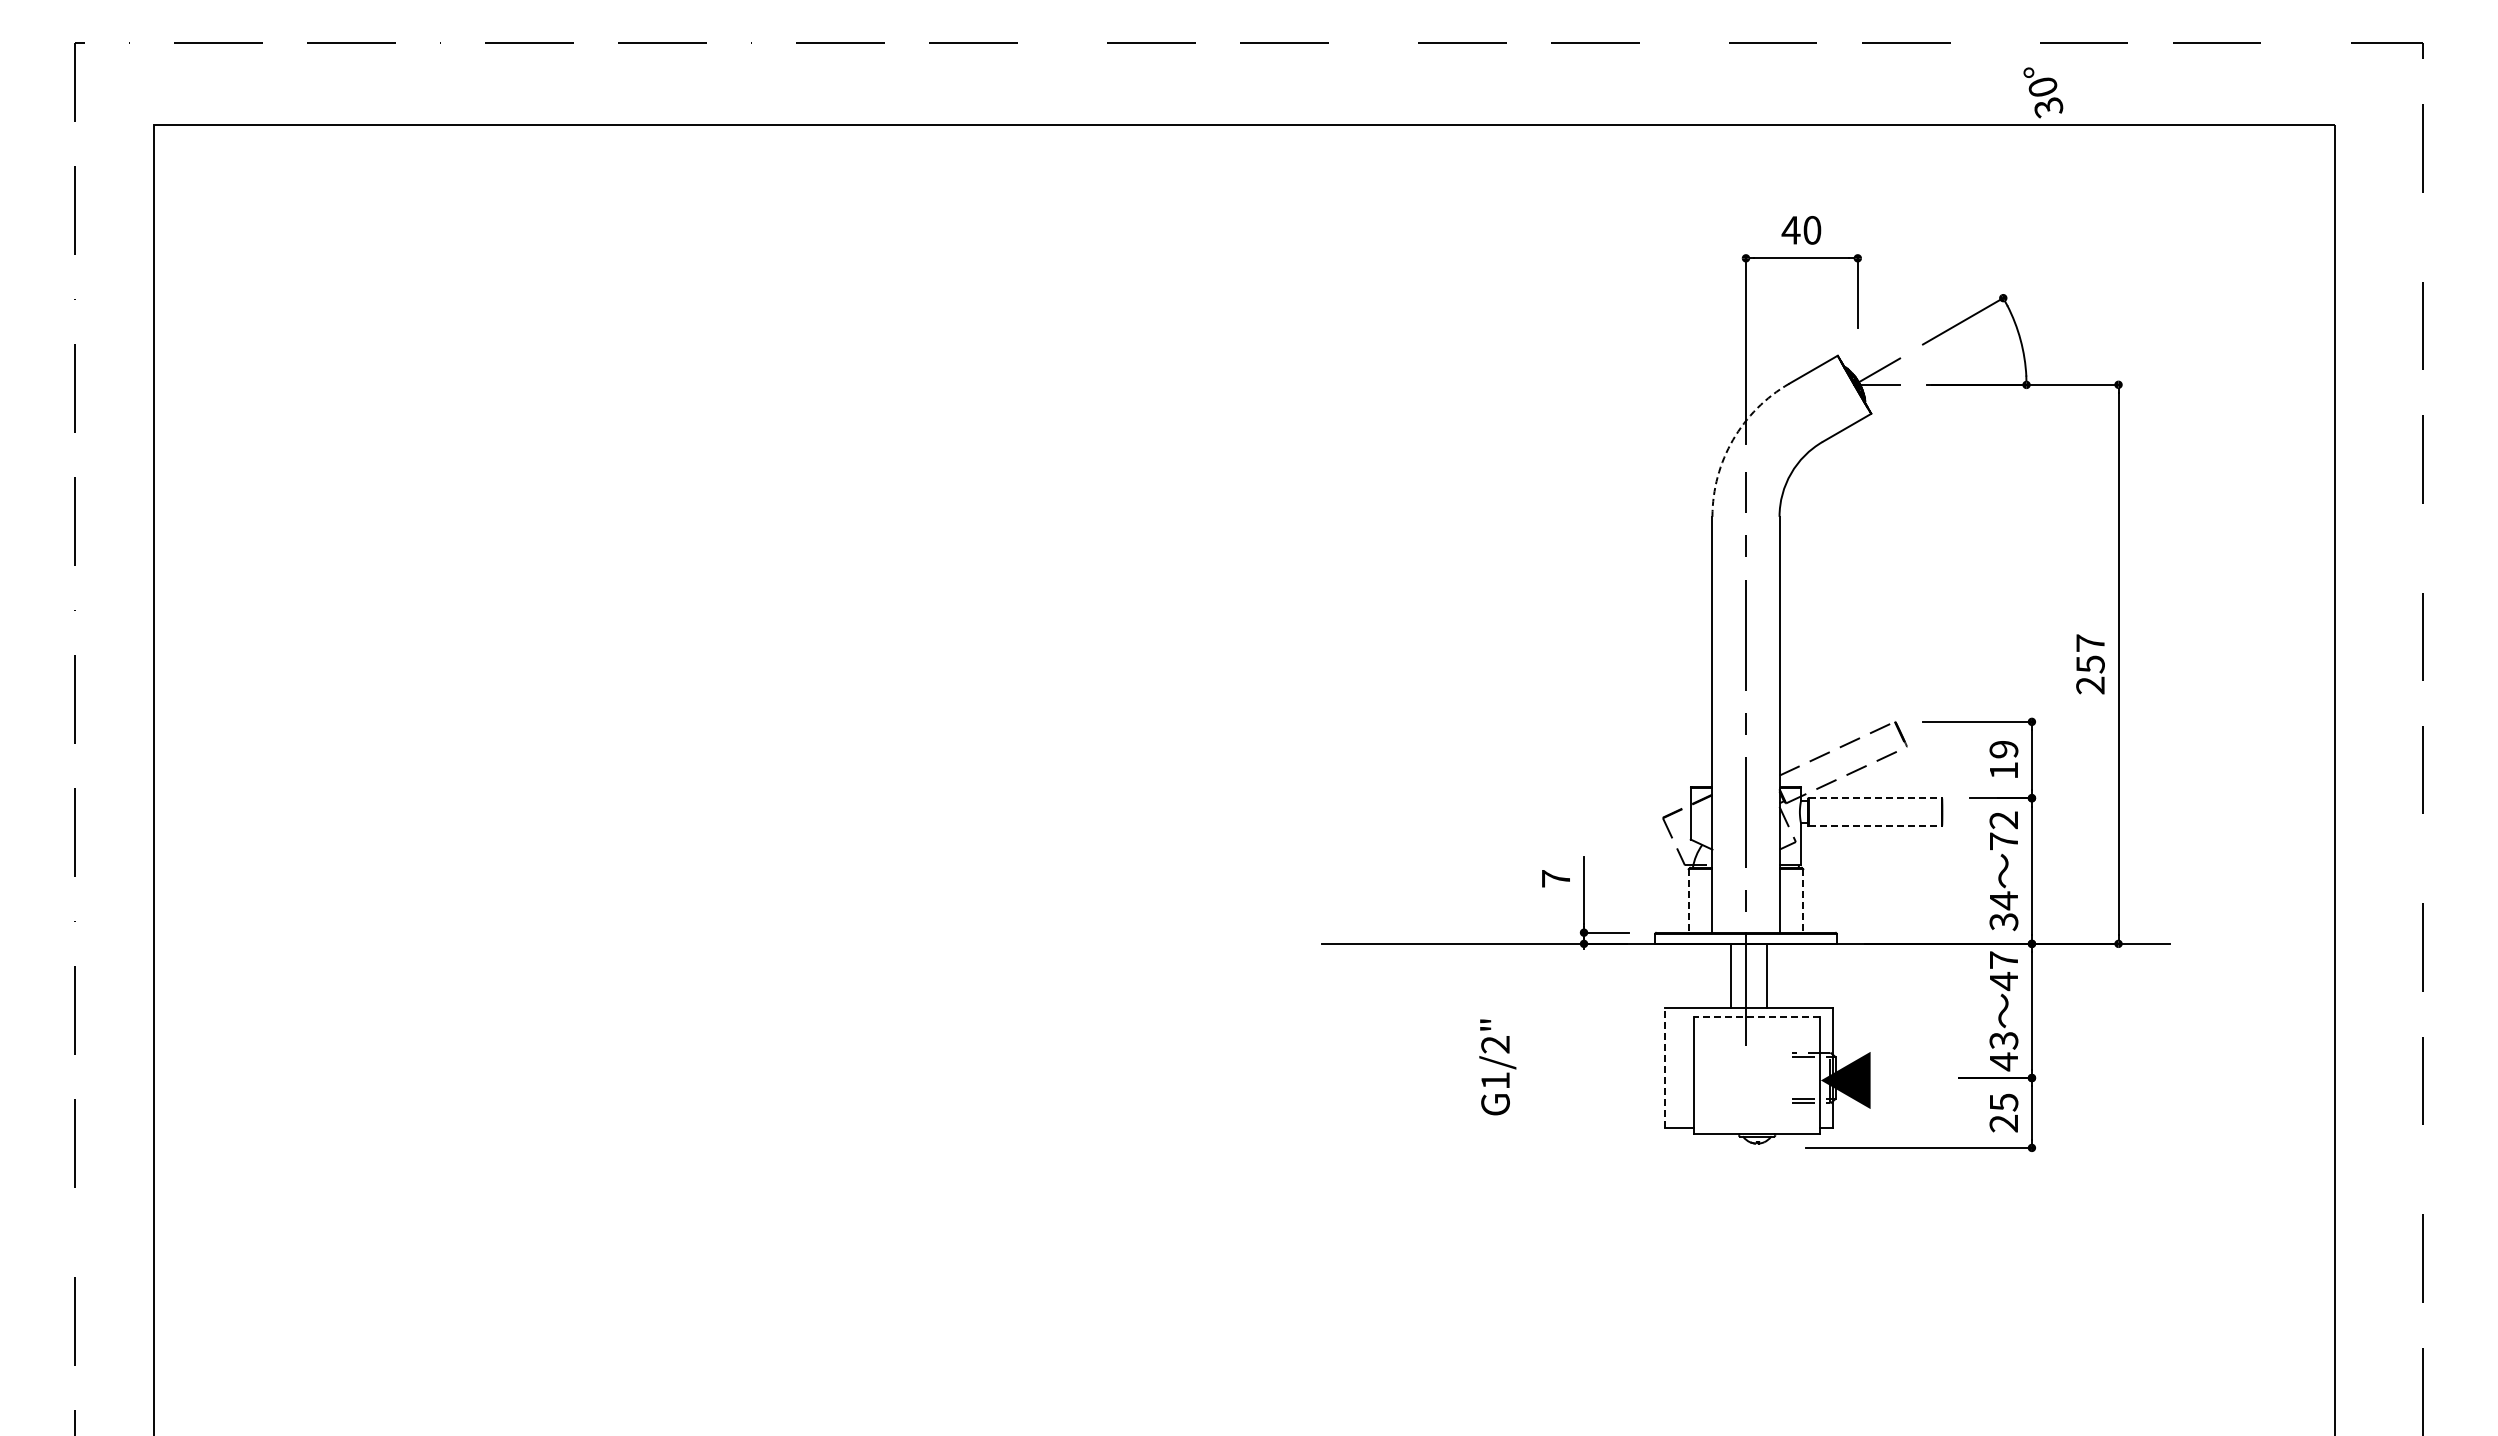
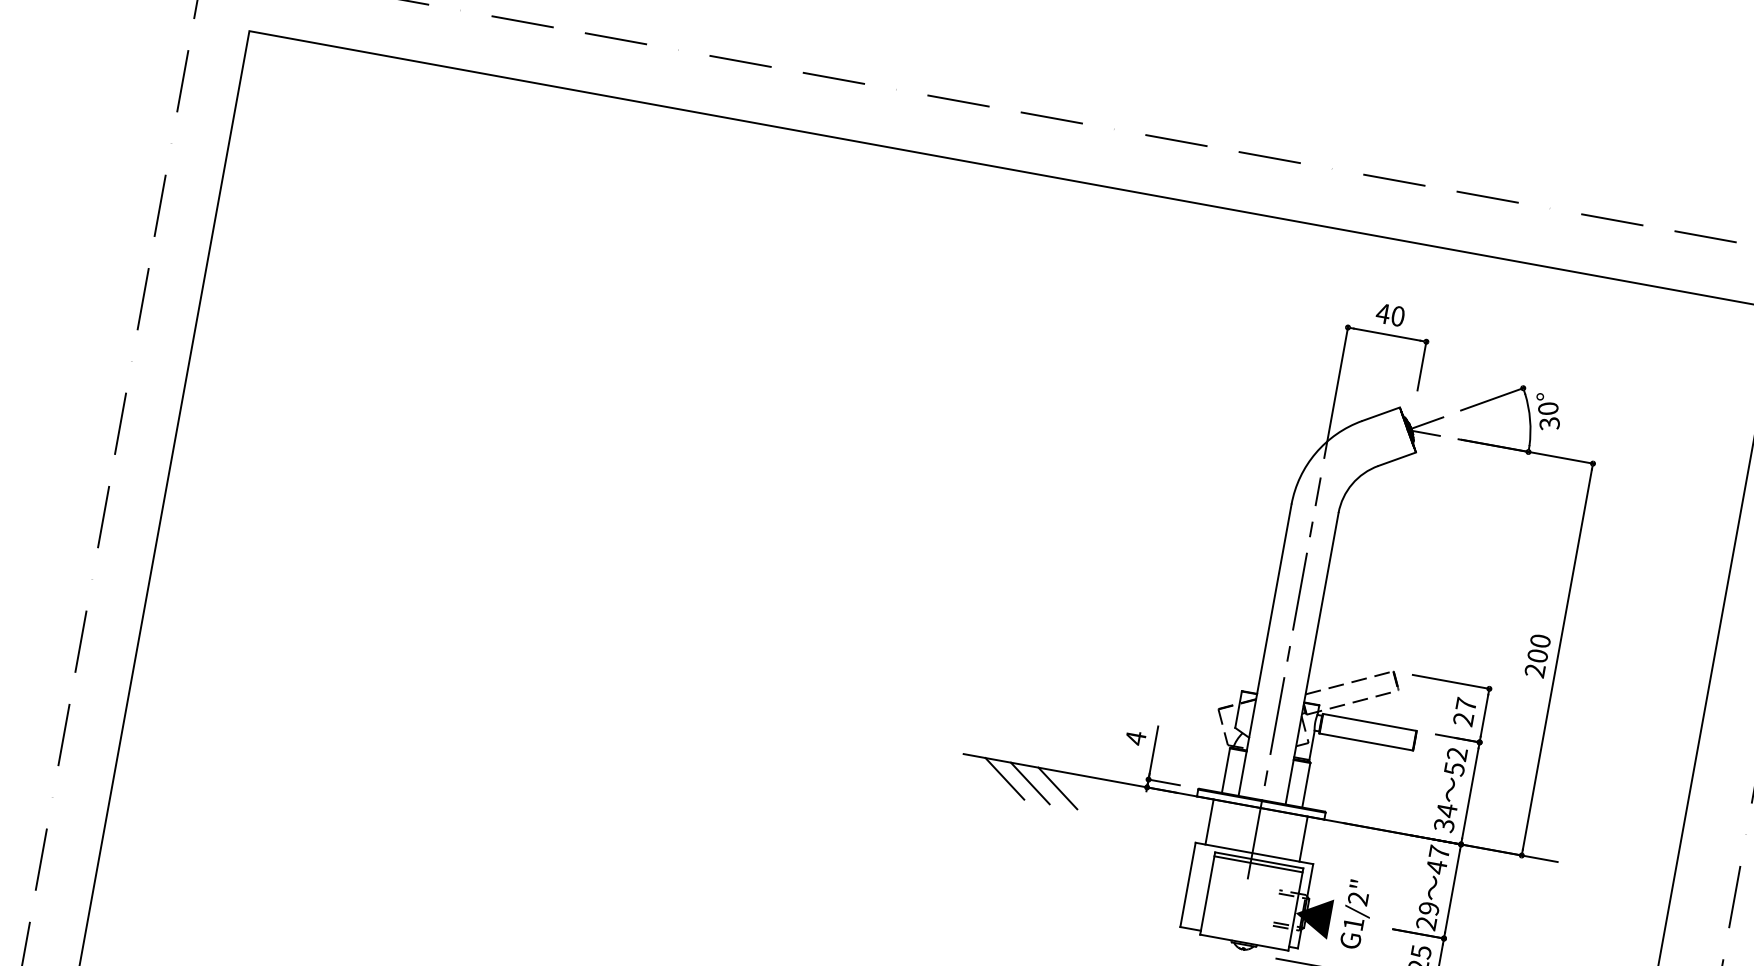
text: (2043, 92) -> (1547, 412), moved
arc: (1733, 439) -> (1316, 452), dashed -> solid
text: (2090, 653) -> (1539, 648), 257 -> 200
text: (2003, 759) -> (1464, 711), 19 -> 27
line: (1875, 798) -> (1369, 722), dashed -> solid
line: (1875, 826) -> (1366, 742), dashed -> solid
text: (2004, 841) -> (1454, 769), 72 -> 52
text: (1555, 878) -> (1135, 737), 7 -> 4
line: (1688, 900) -> (1225, 770), dashed -> solid
line: (1803, 900) -> (1306, 784), dashed -> solid
line: (1385, 967) -> (1004, 778), added
line: (1421, 967) -> (1030, 783), added
line: (1461, 967) -> (1058, 788), added
line: (1730, 975) -> (1209, 821), moved
line: (1767, 975) -> (1303, 838), moved
line: (1757, 1016) -> (1259, 860), dashed -> solid
line: (1757, 1022) -> (1258, 864), added
text: (2003, 1051) -> (1427, 916), 43 -> 29
text: (1497, 1067) -> (1356, 915), moved
line: (1664, 1067) -> (1187, 884), dashed -> solid

